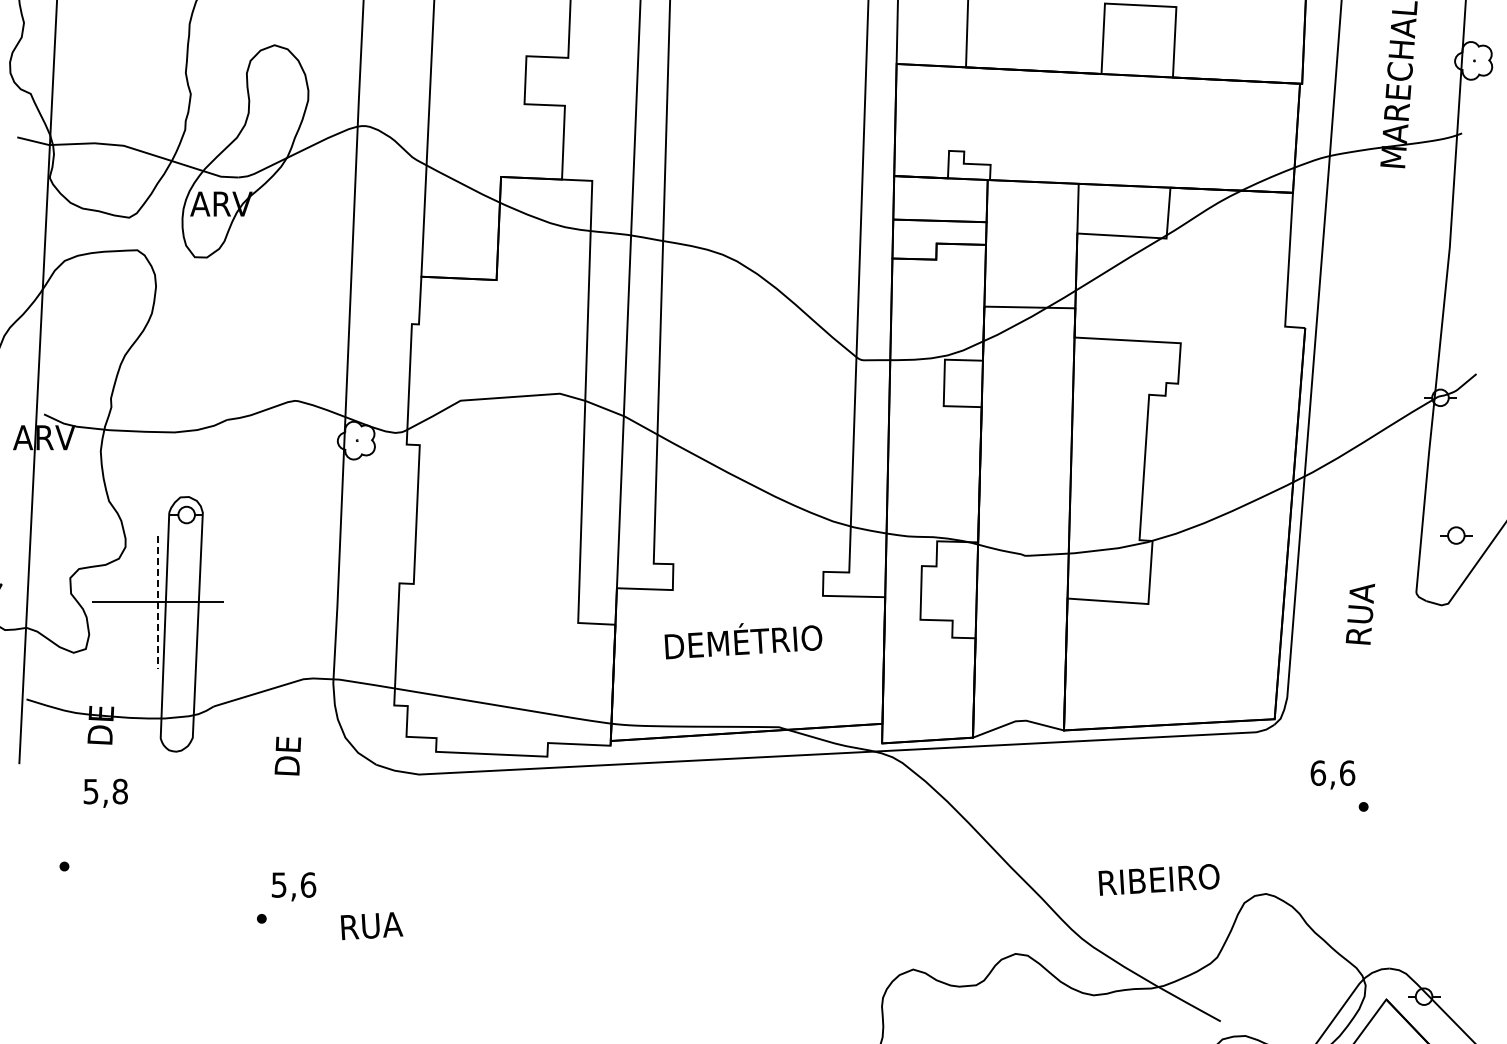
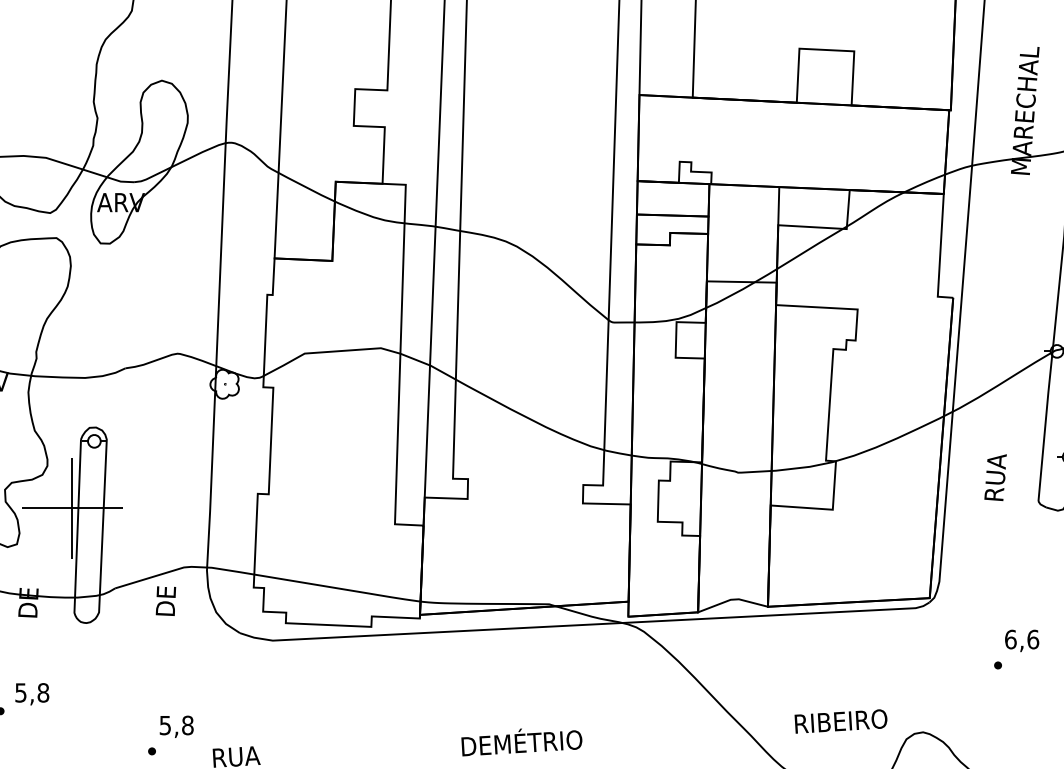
line: (158, 602) -> (72, 508), dashed -> solid
text: (1360, 613) -> (995, 477), moved
text: (743, 641) -> (521, 742), moved
text: (287, 755) -> (165, 600), moved
text: (1332, 774) -> (1021, 640), moved
text: (105, 792) -> (32, 693), moved
text: (308, 884) -> (187, 725), 5,6 -> 5,8

